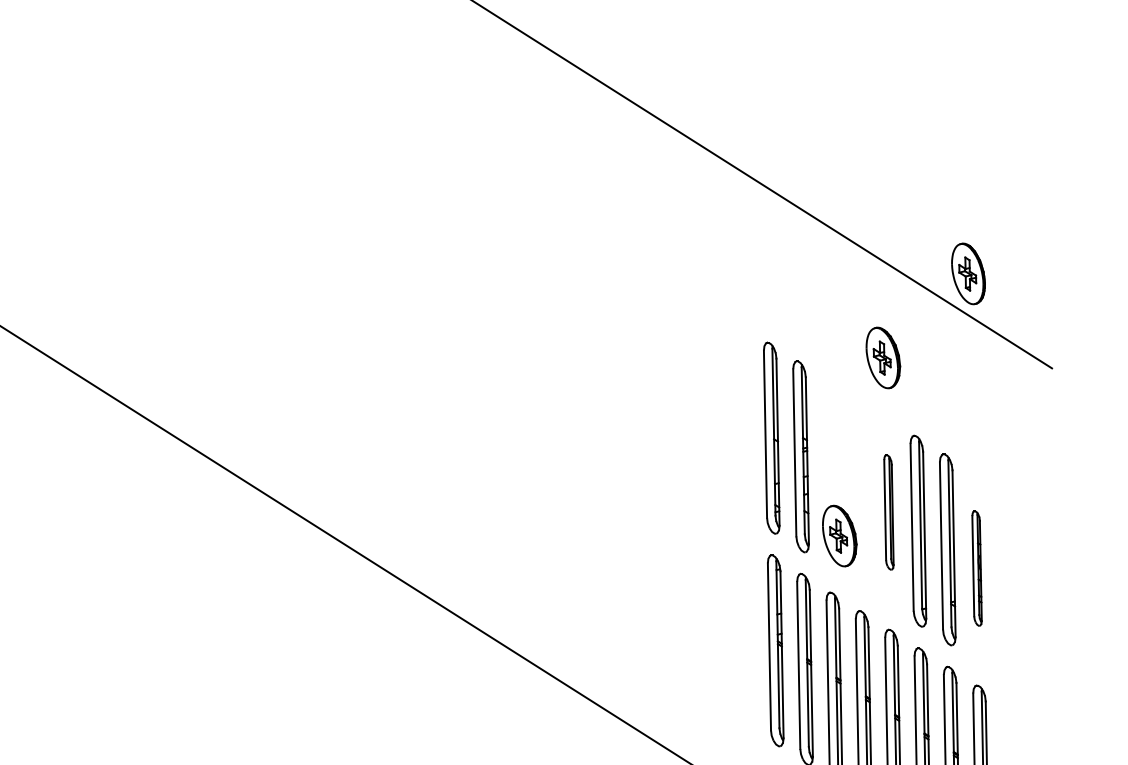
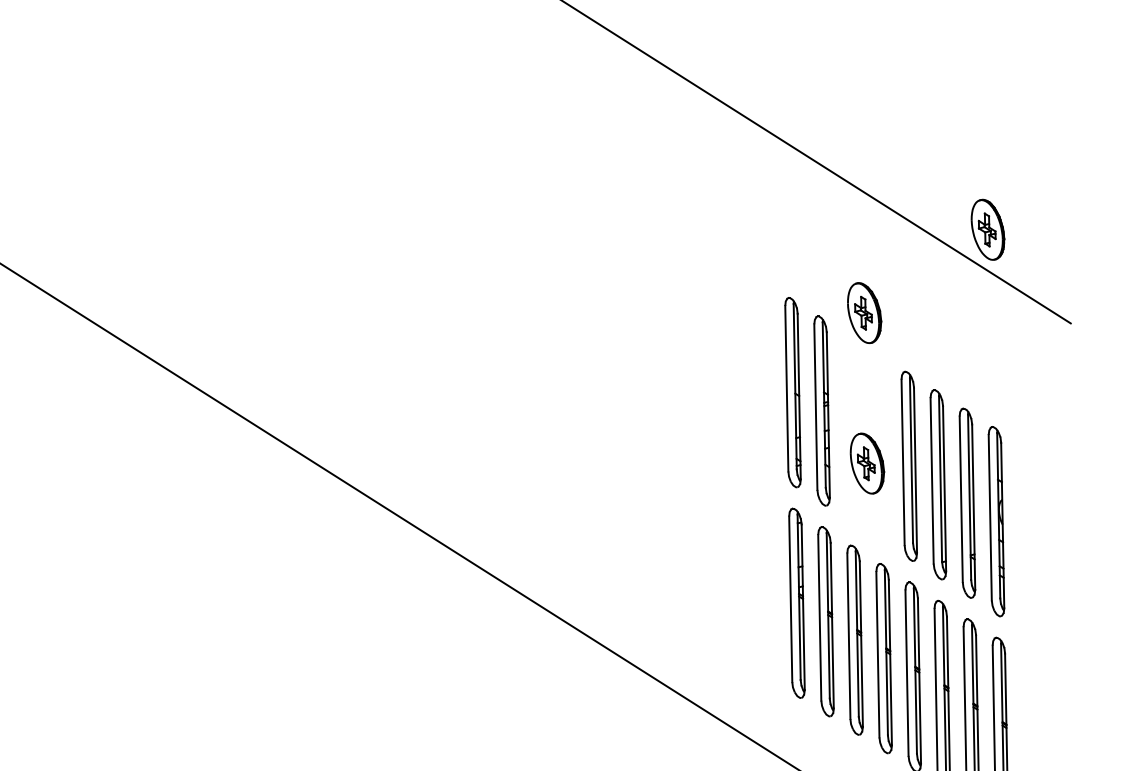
part: (883, 357) -> (864, 312), moved
part: (888, 511) -> (908, 465), size x1.67
part: (839, 535) -> (867, 463), moved
part: (977, 568) -> (996, 521), size x1.67

